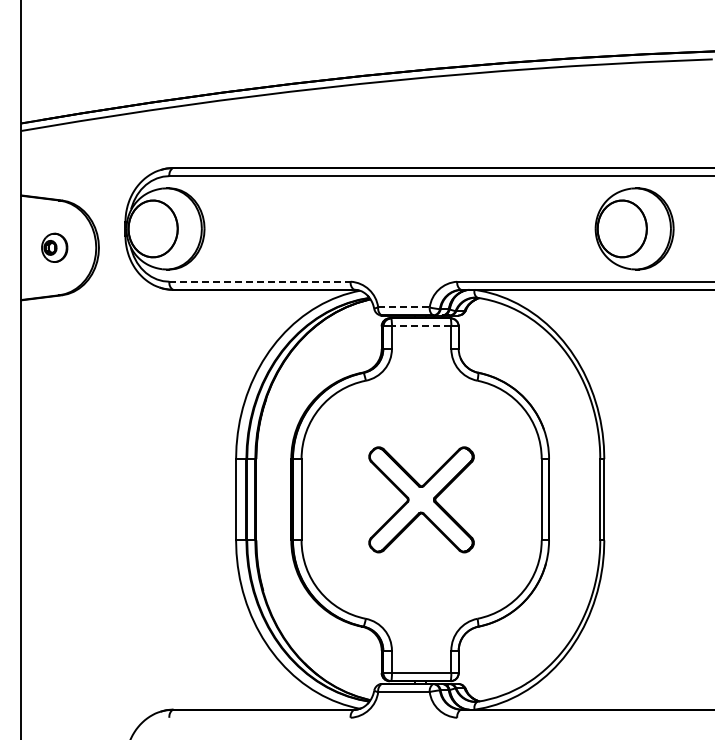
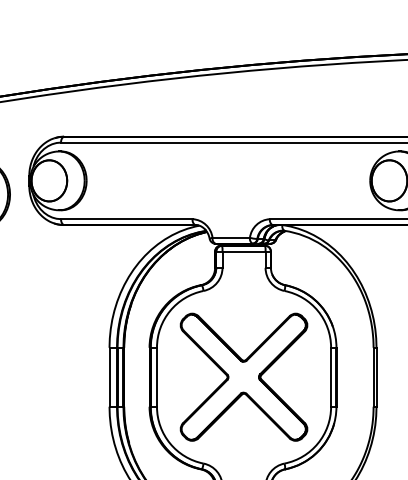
line: (260, 281) -> (127, 219), dashed -> solid
line: (403, 307) -> (230, 237), dashed -> solid
line: (421, 326) -> (243, 251), dashed -> solid
part: (421, 499) -> (243, 377), size x1.67

